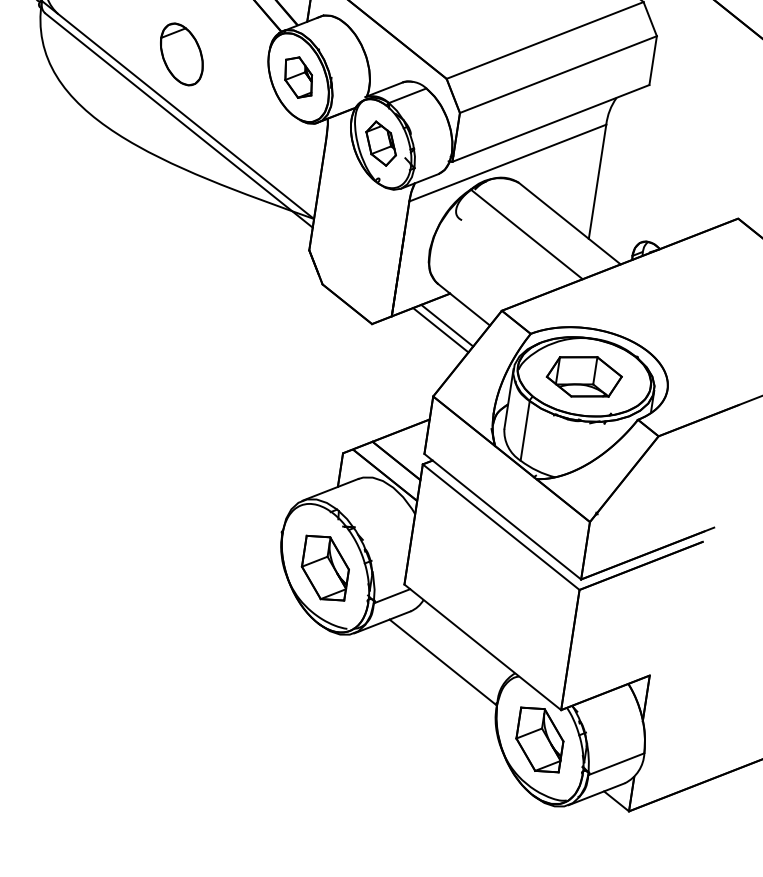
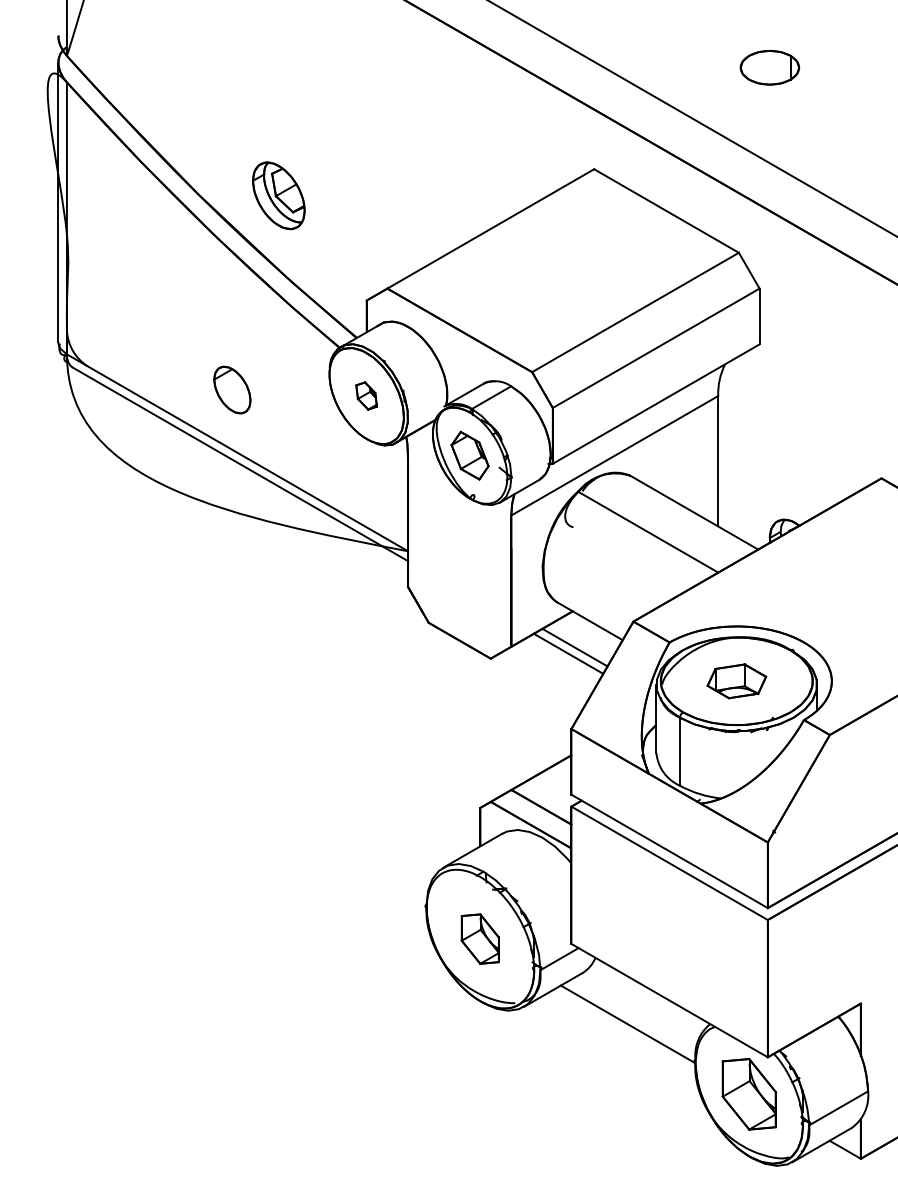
part: (182, 53) -> (232, 389), size x0.7
part: (298, 77) -> (366, 395), size x0.6
part: (584, 376) -> (736, 681), size x0.7
part: (324, 567) -> (479, 938), size x0.7

